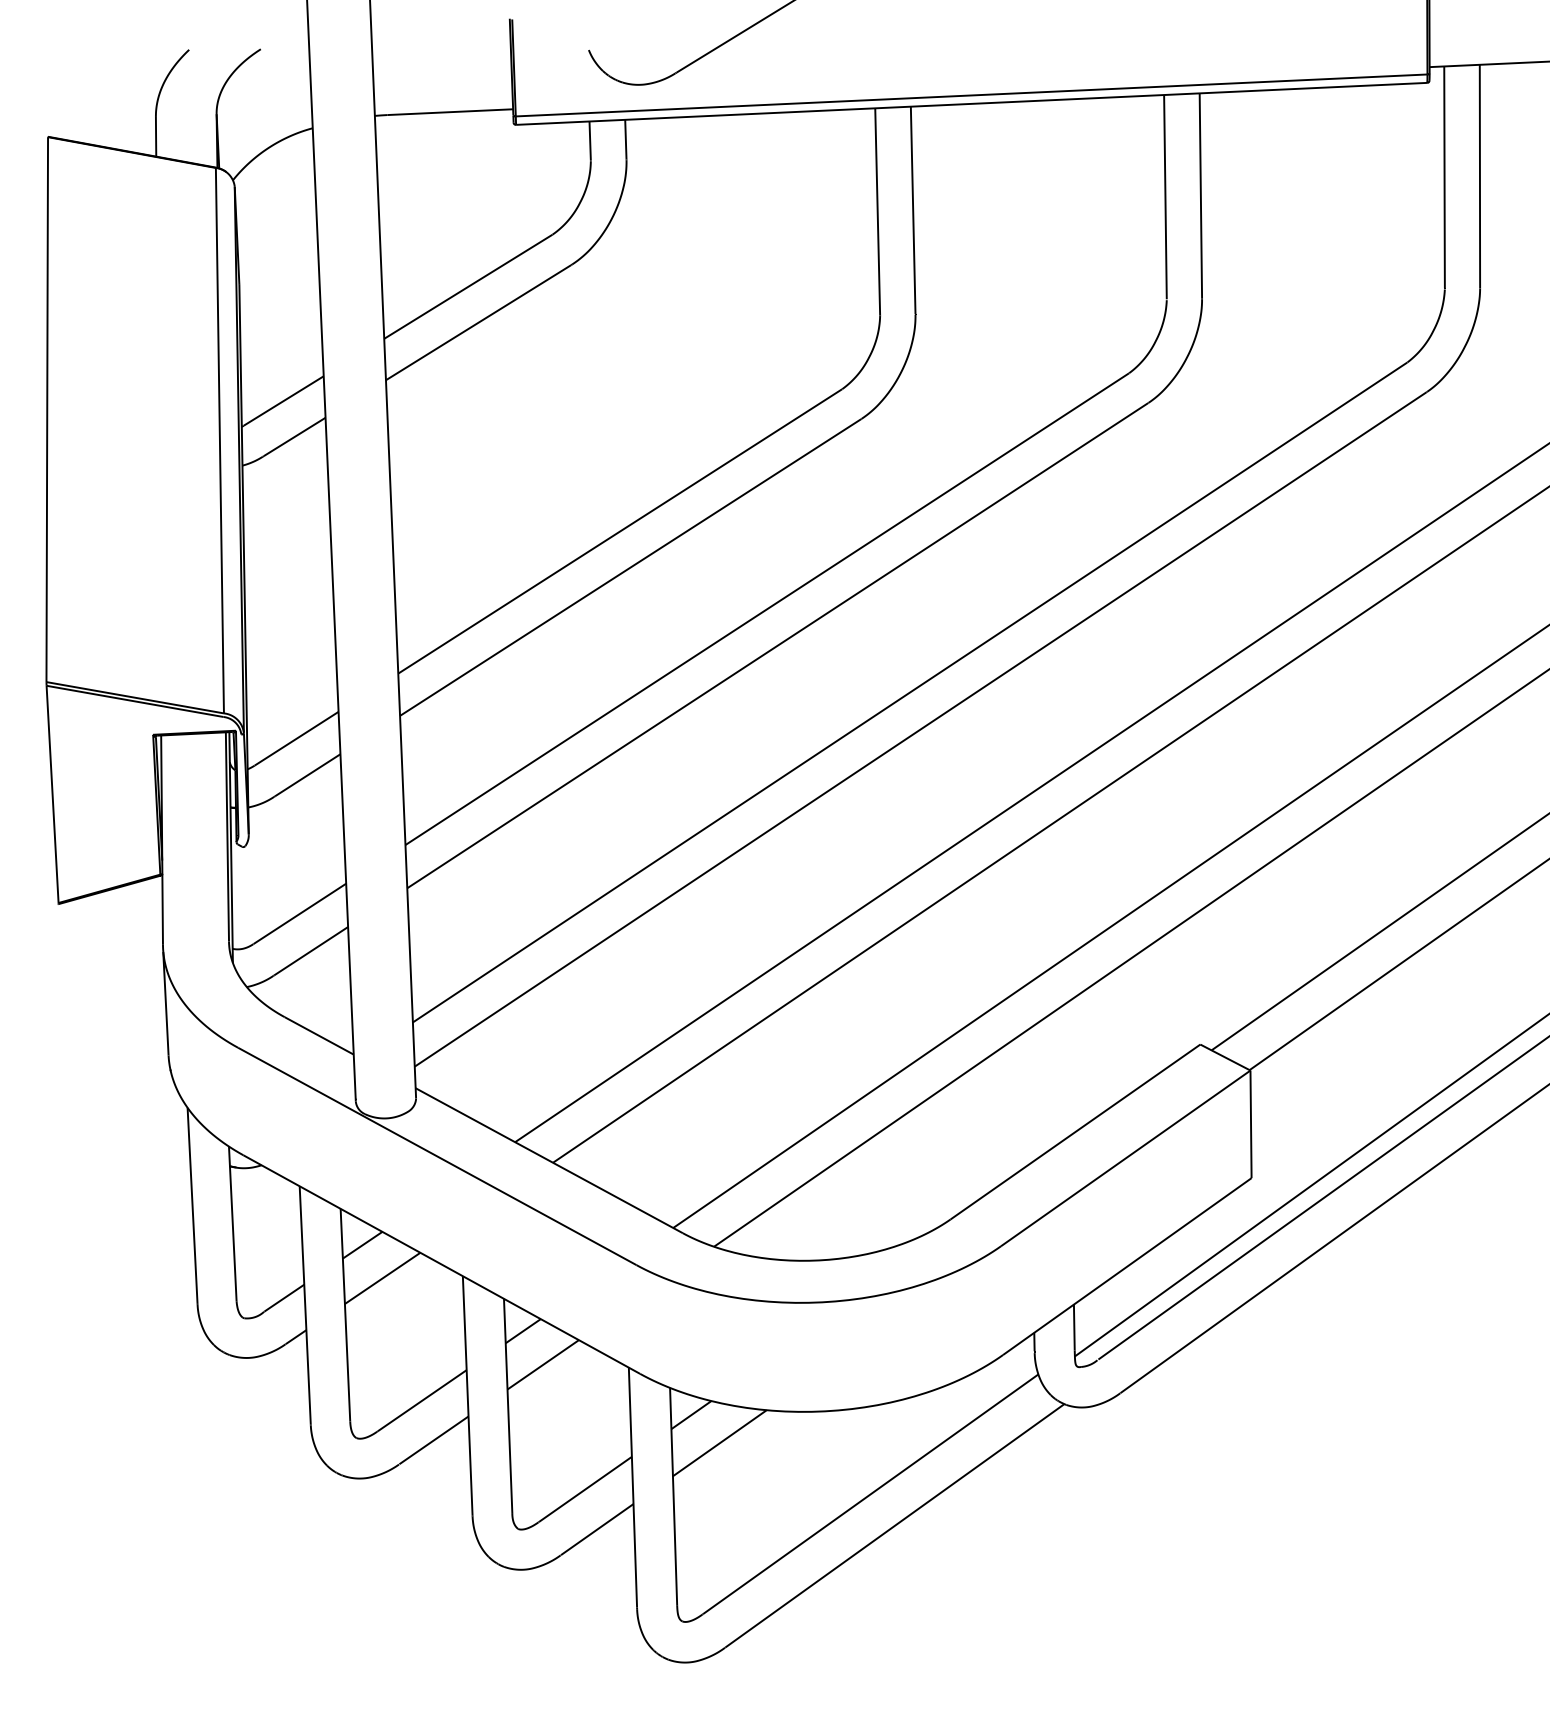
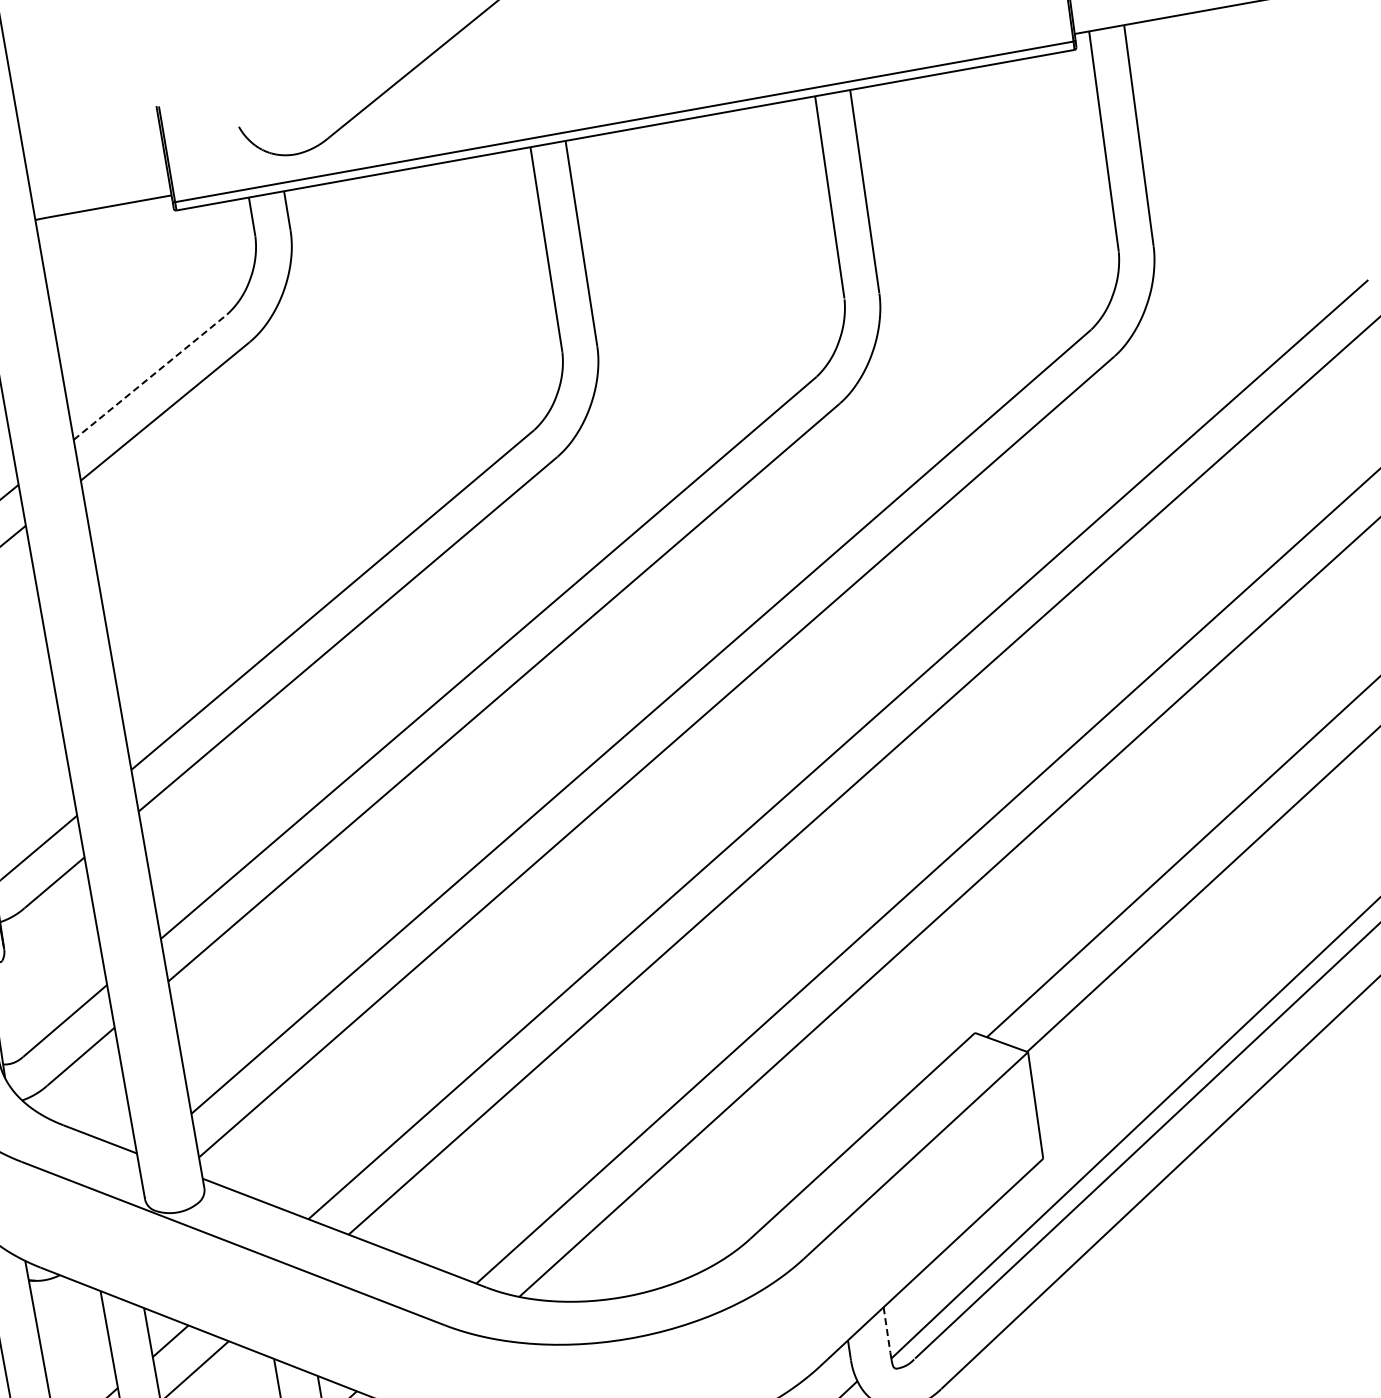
line: (468, 286) -> (150, 376), solid -> dashed
line: (1074, 1327) -> (887, 1329), solid -> dashed

